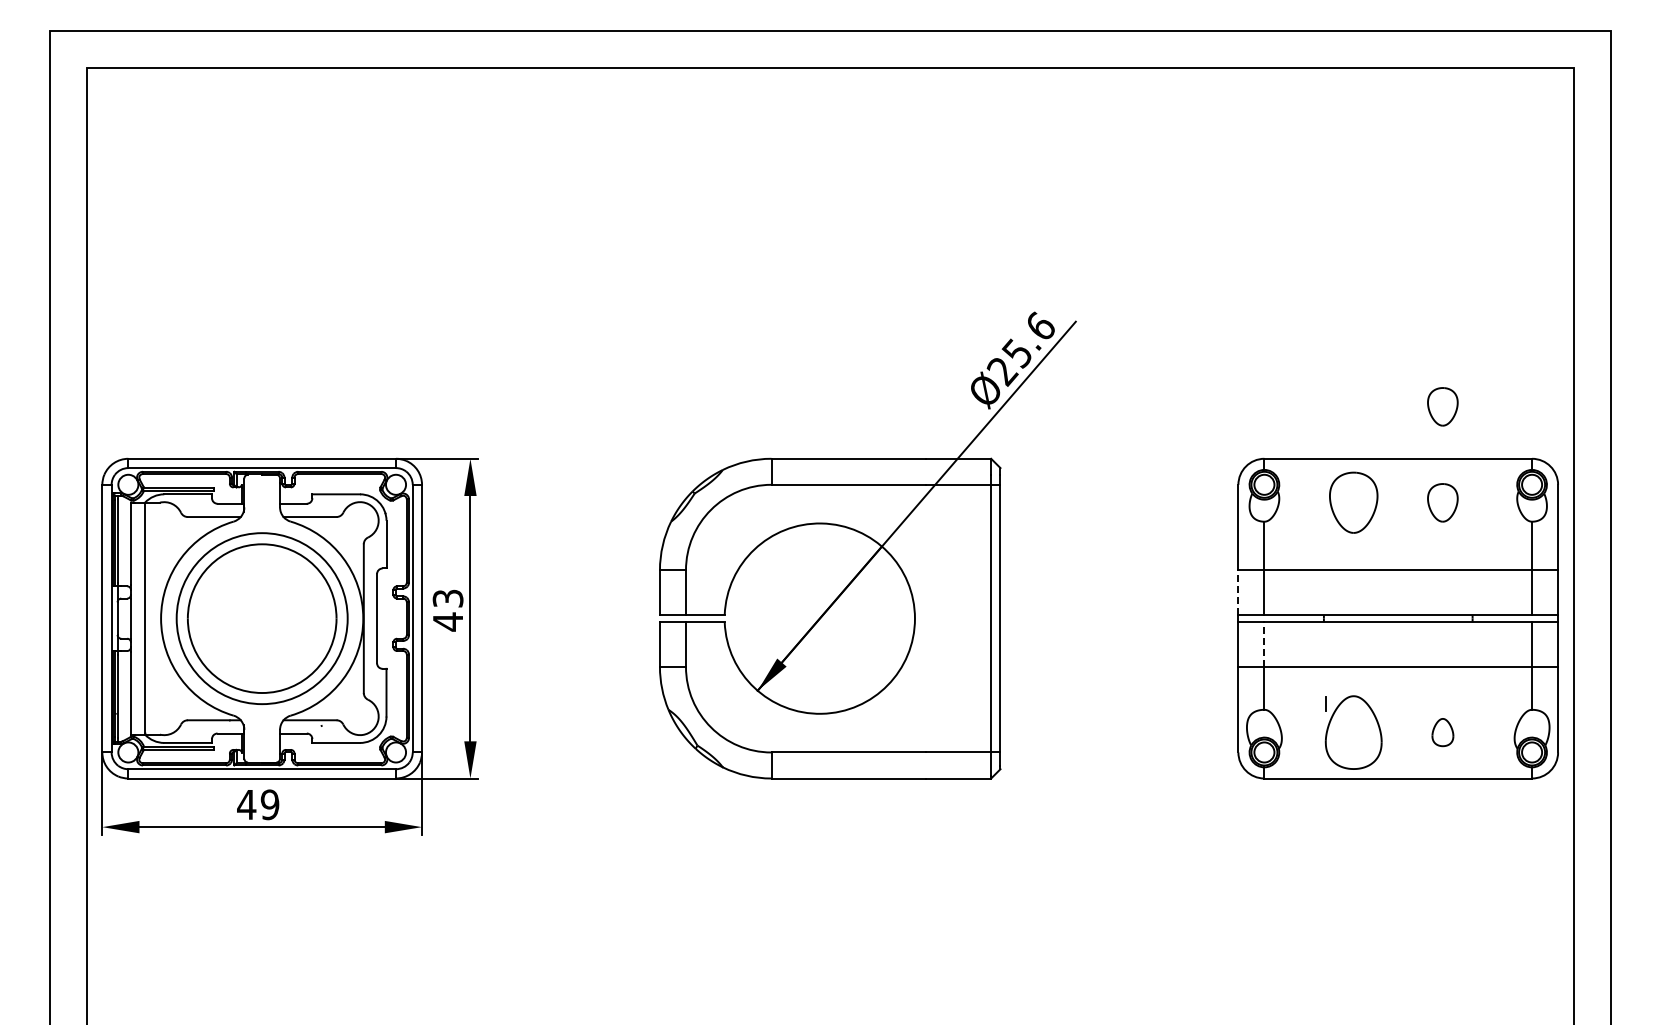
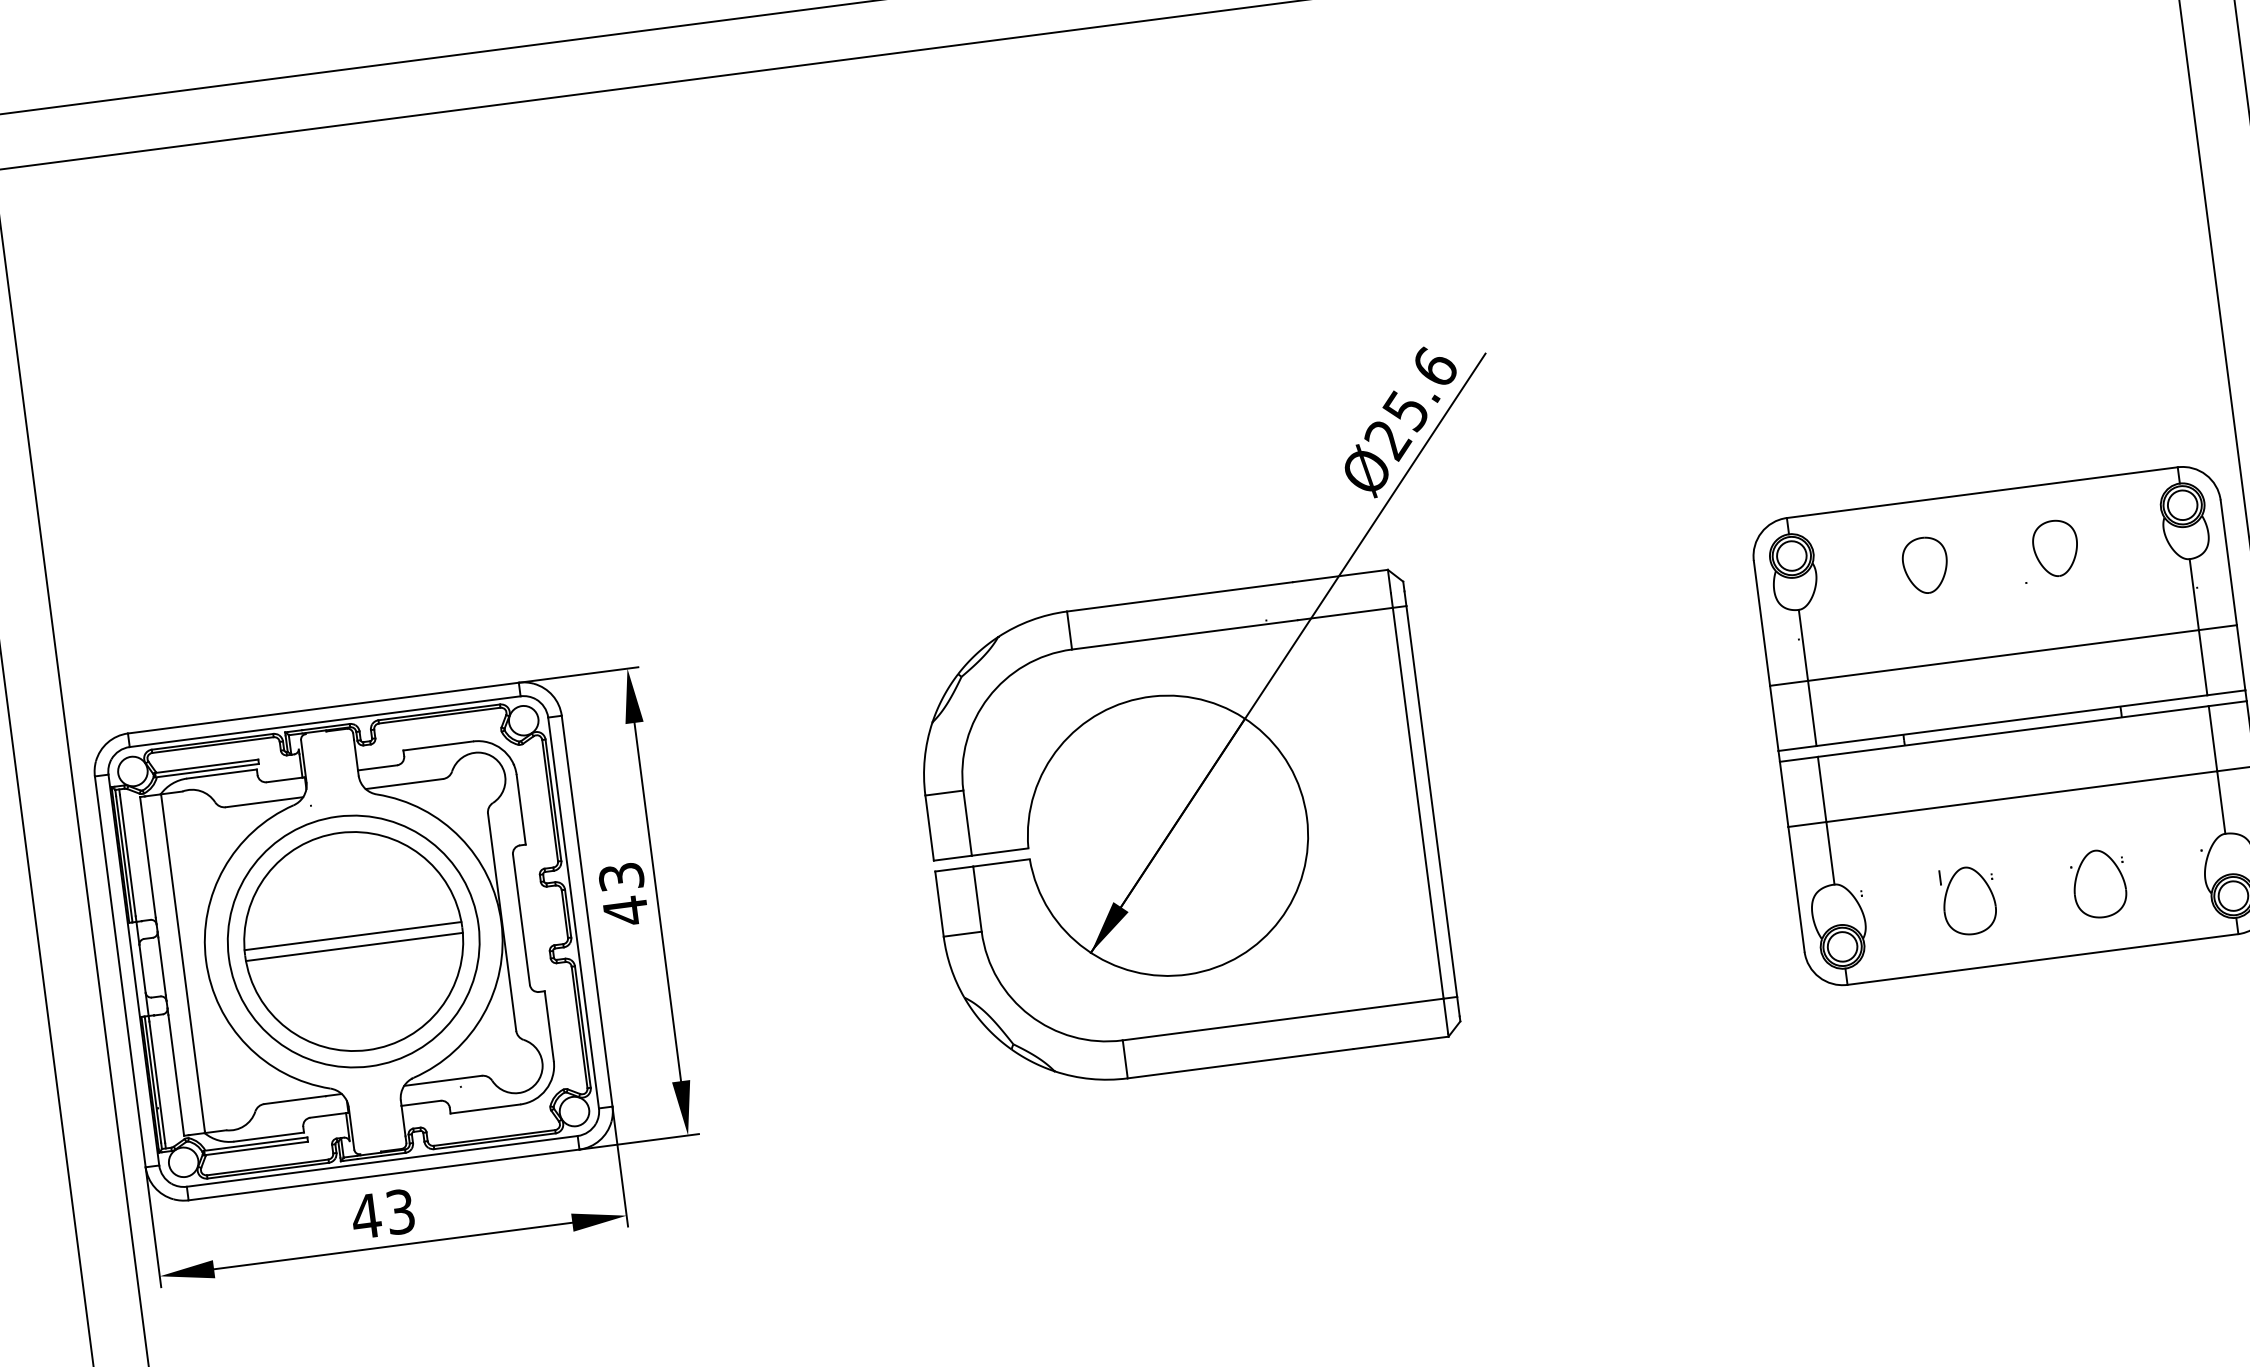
part: (1442, 406) -> (2037, 407), removed
part: (1353, 502) -> (1925, 564), size x0.62
line: (1238, 592) -> (1774, 718), dashed -> solid
line: (262, 614) -> (353, 935), added
line: (262, 622) -> (354, 947), added
line: (1264, 644) -> (1822, 789), dashed -> solid
part: (1353, 732) -> (1968, 900), size x0.62
part: (1442, 732) -> (2098, 883), size x1.67
text: (269, 804) -> (399, 1211), 49 -> 43

